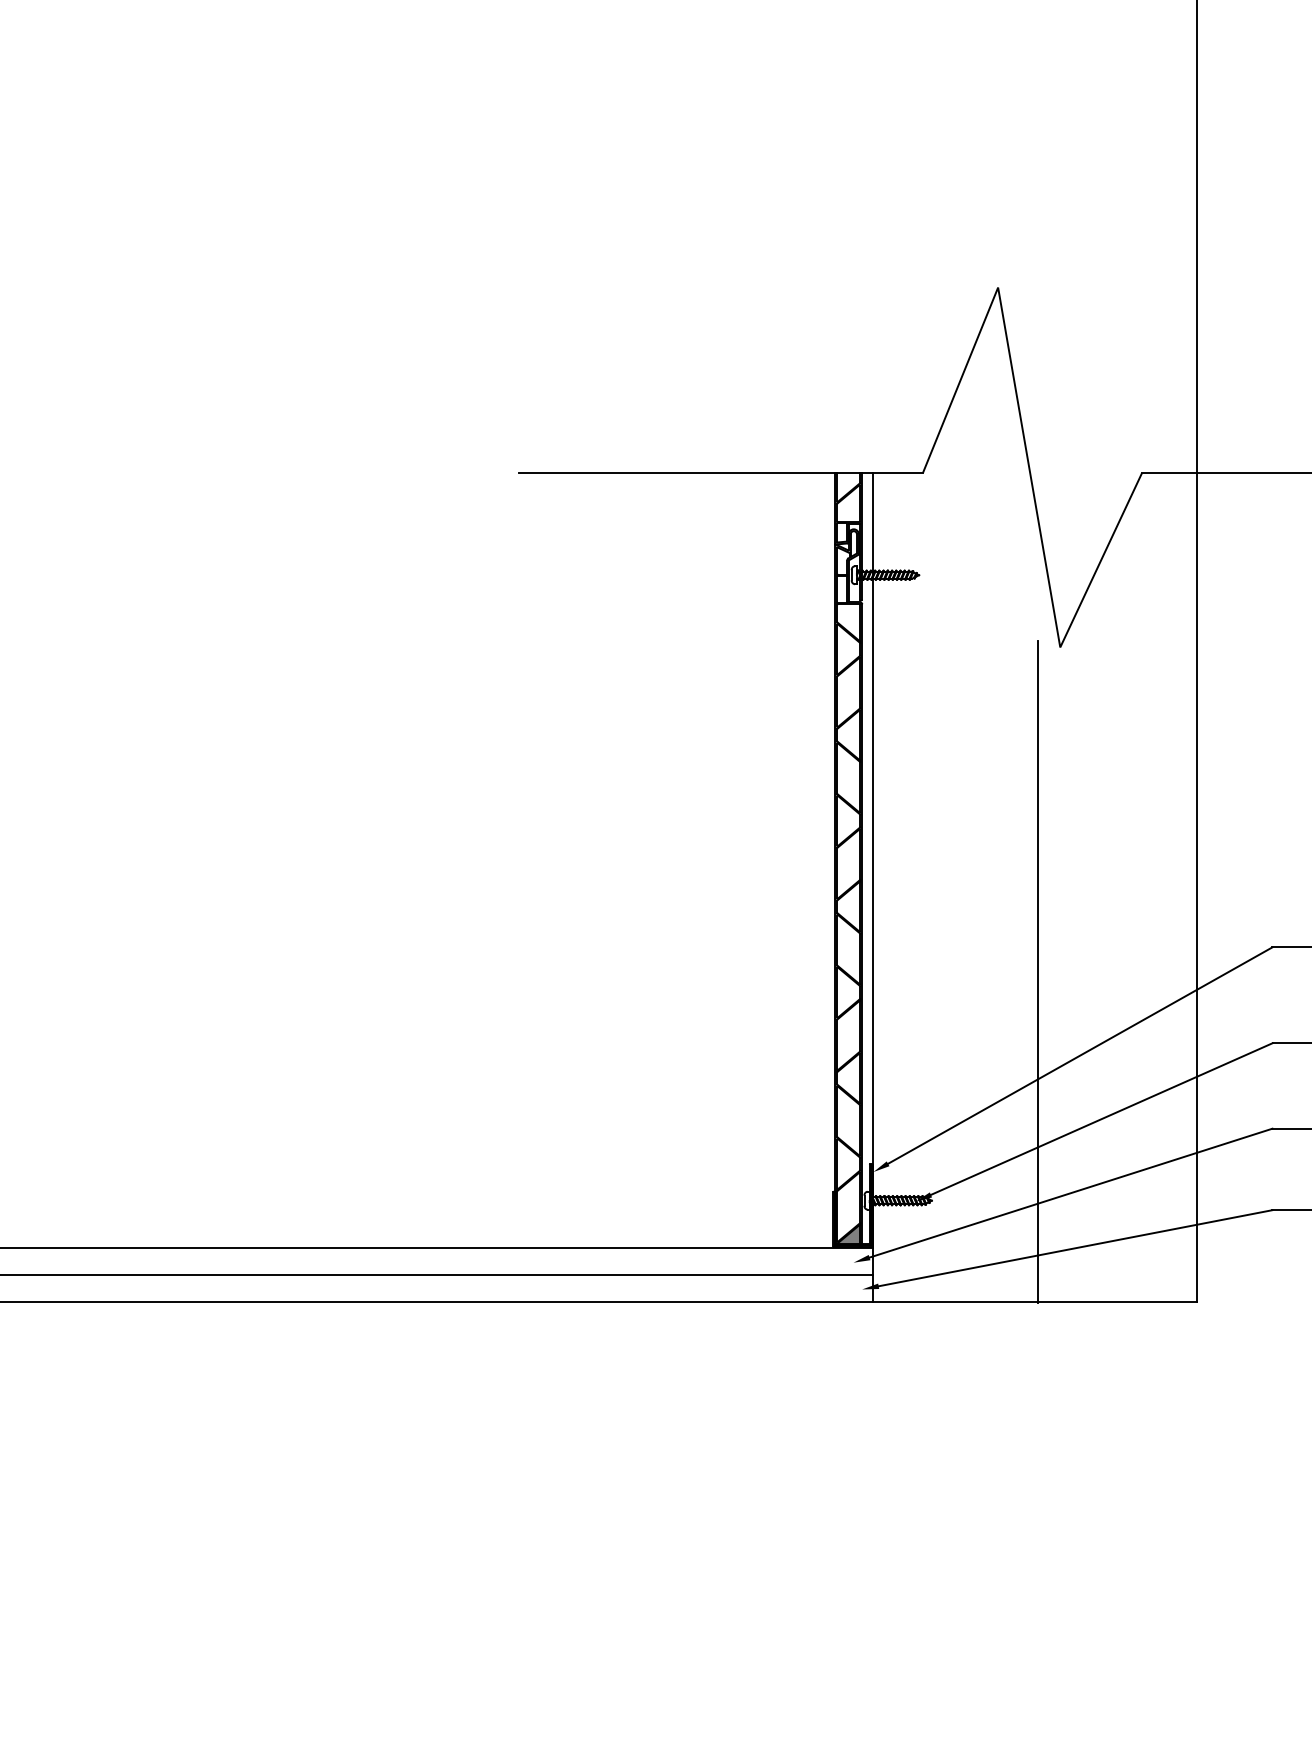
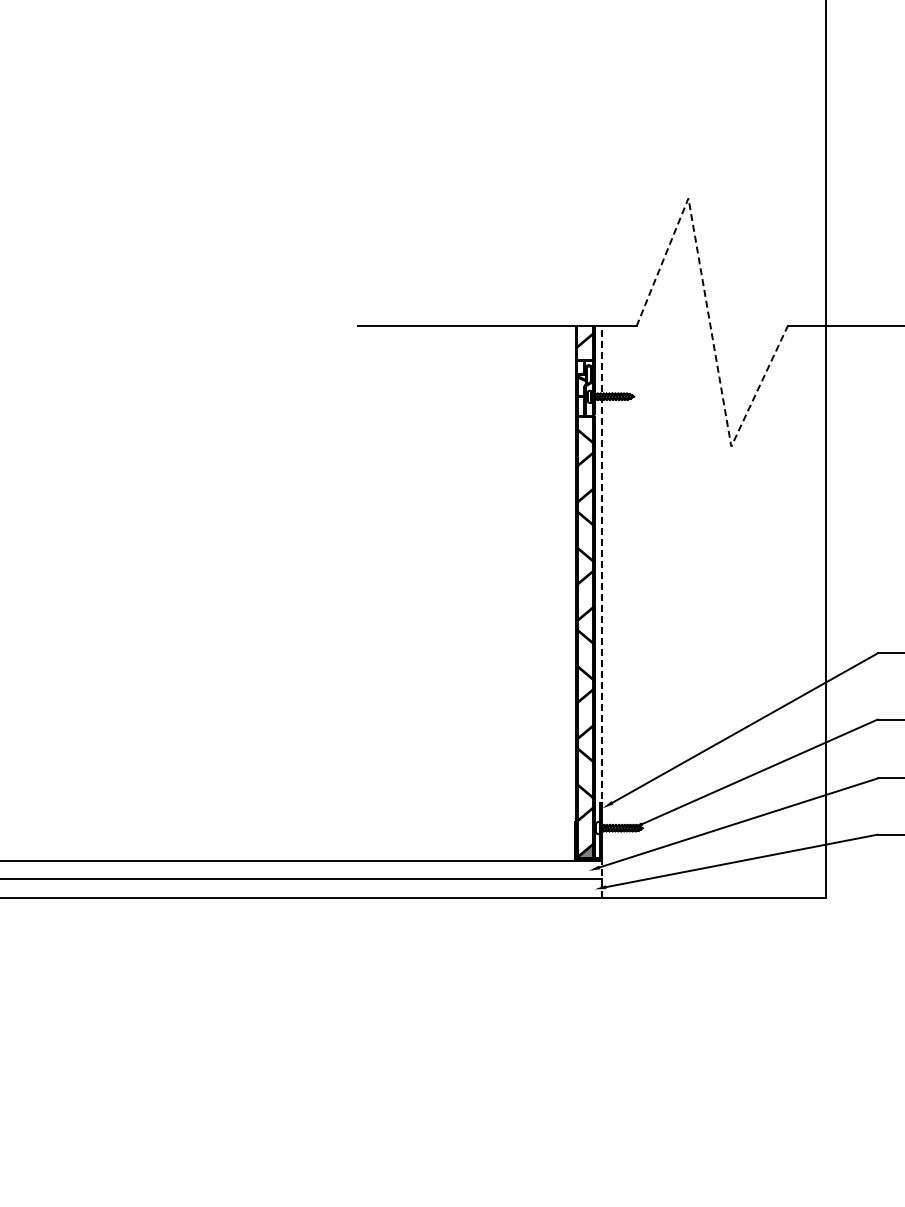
line: (1028, 463) -> (709, 319), solid -> dashed
line: (873, 888) -> (602, 612), solid -> dashed
line: (1038, 972) -> (716, 670), removed

